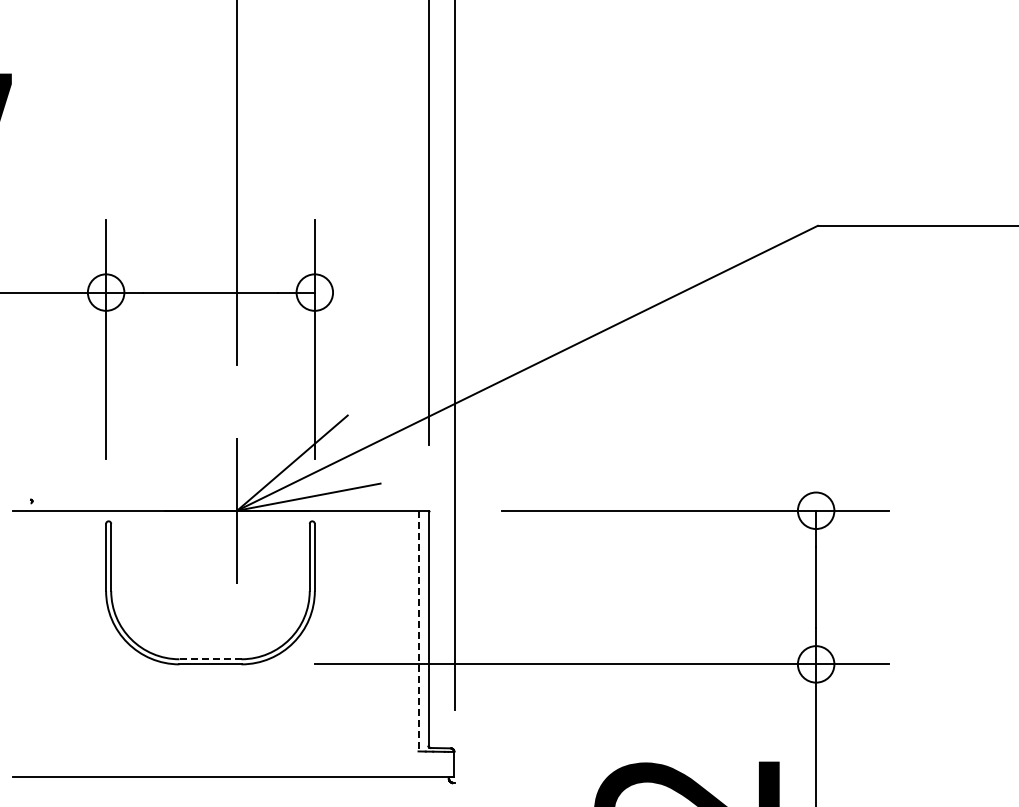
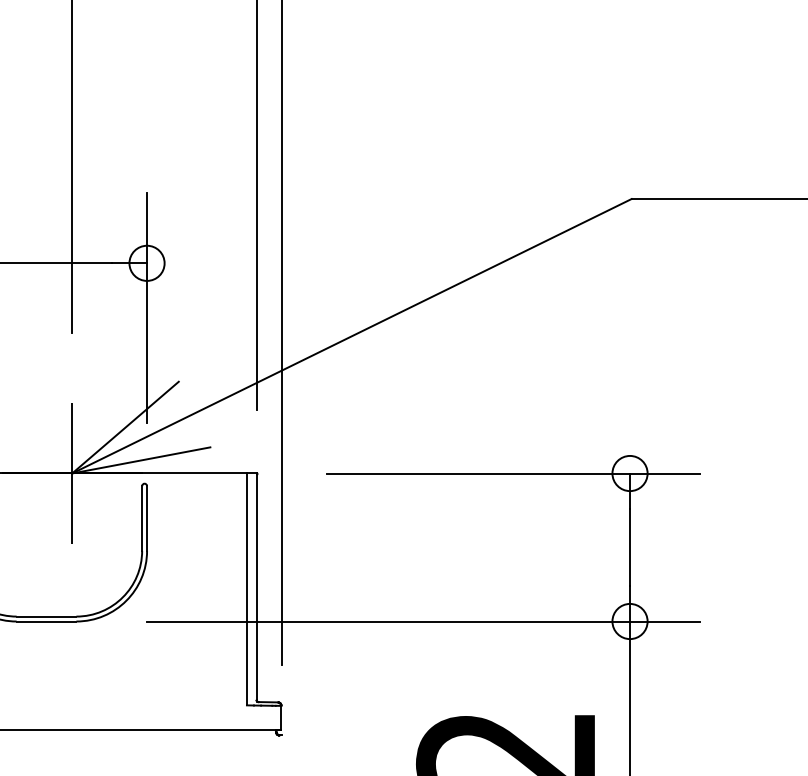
line: (418, 631) -> (246, 589), dashed -> solid
line: (209, 659) -> (45, 616), dashed -> solid

